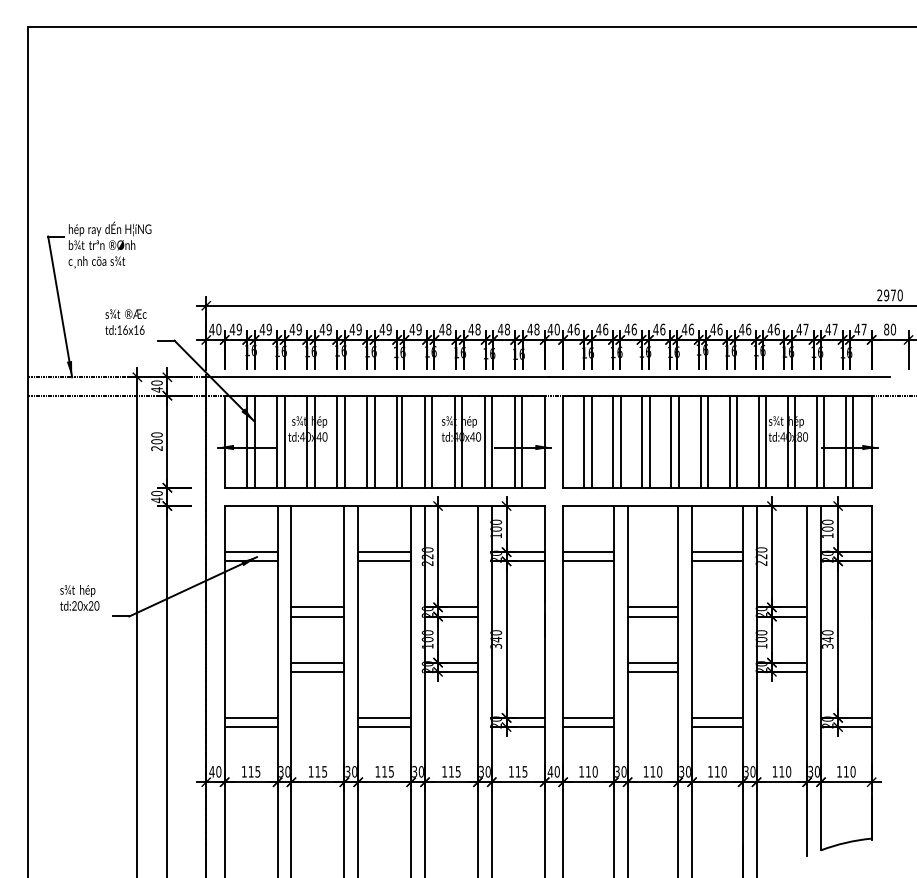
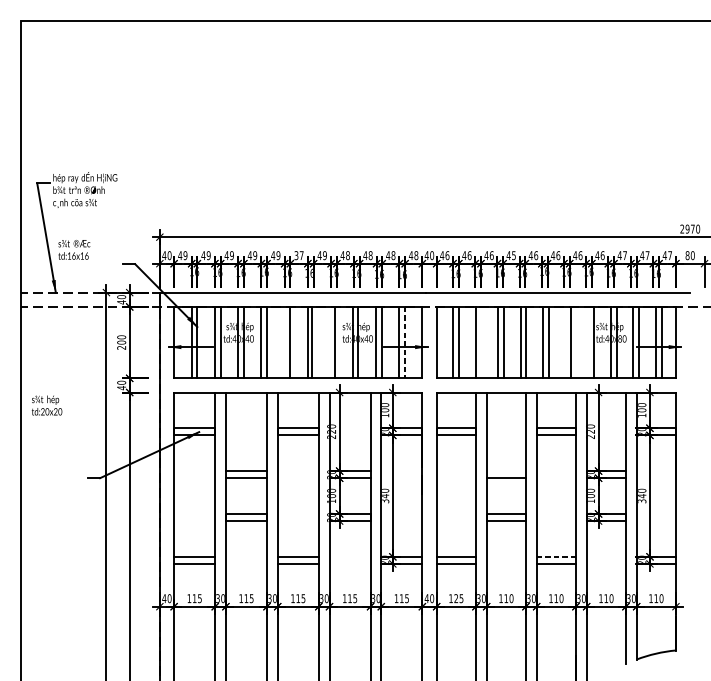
text: (125, 321) -> (73, 249), moved
text: (385, 329) -> (298, 255), 49 -> 37
text: (662, 329) -> (513, 255), 46 -> 45
line: (367, 441) -> (284, 342), removed
line: (424, 441) -> (329, 342), removed
line: (620, 441) -> (481, 342), removed
line: (729, 441) -> (565, 342), removed
line: (758, 441) -> (588, 342), removed
line: (522, 442) -> (405, 343), solid -> dashed
text: (79, 597) -> (46, 405), moved
line: (652, 607) -> (505, 471), removed
line: (717, 717) -> (556, 556), solid -> dashed
text: (591, 771) -> (458, 598), 110 -> 125

